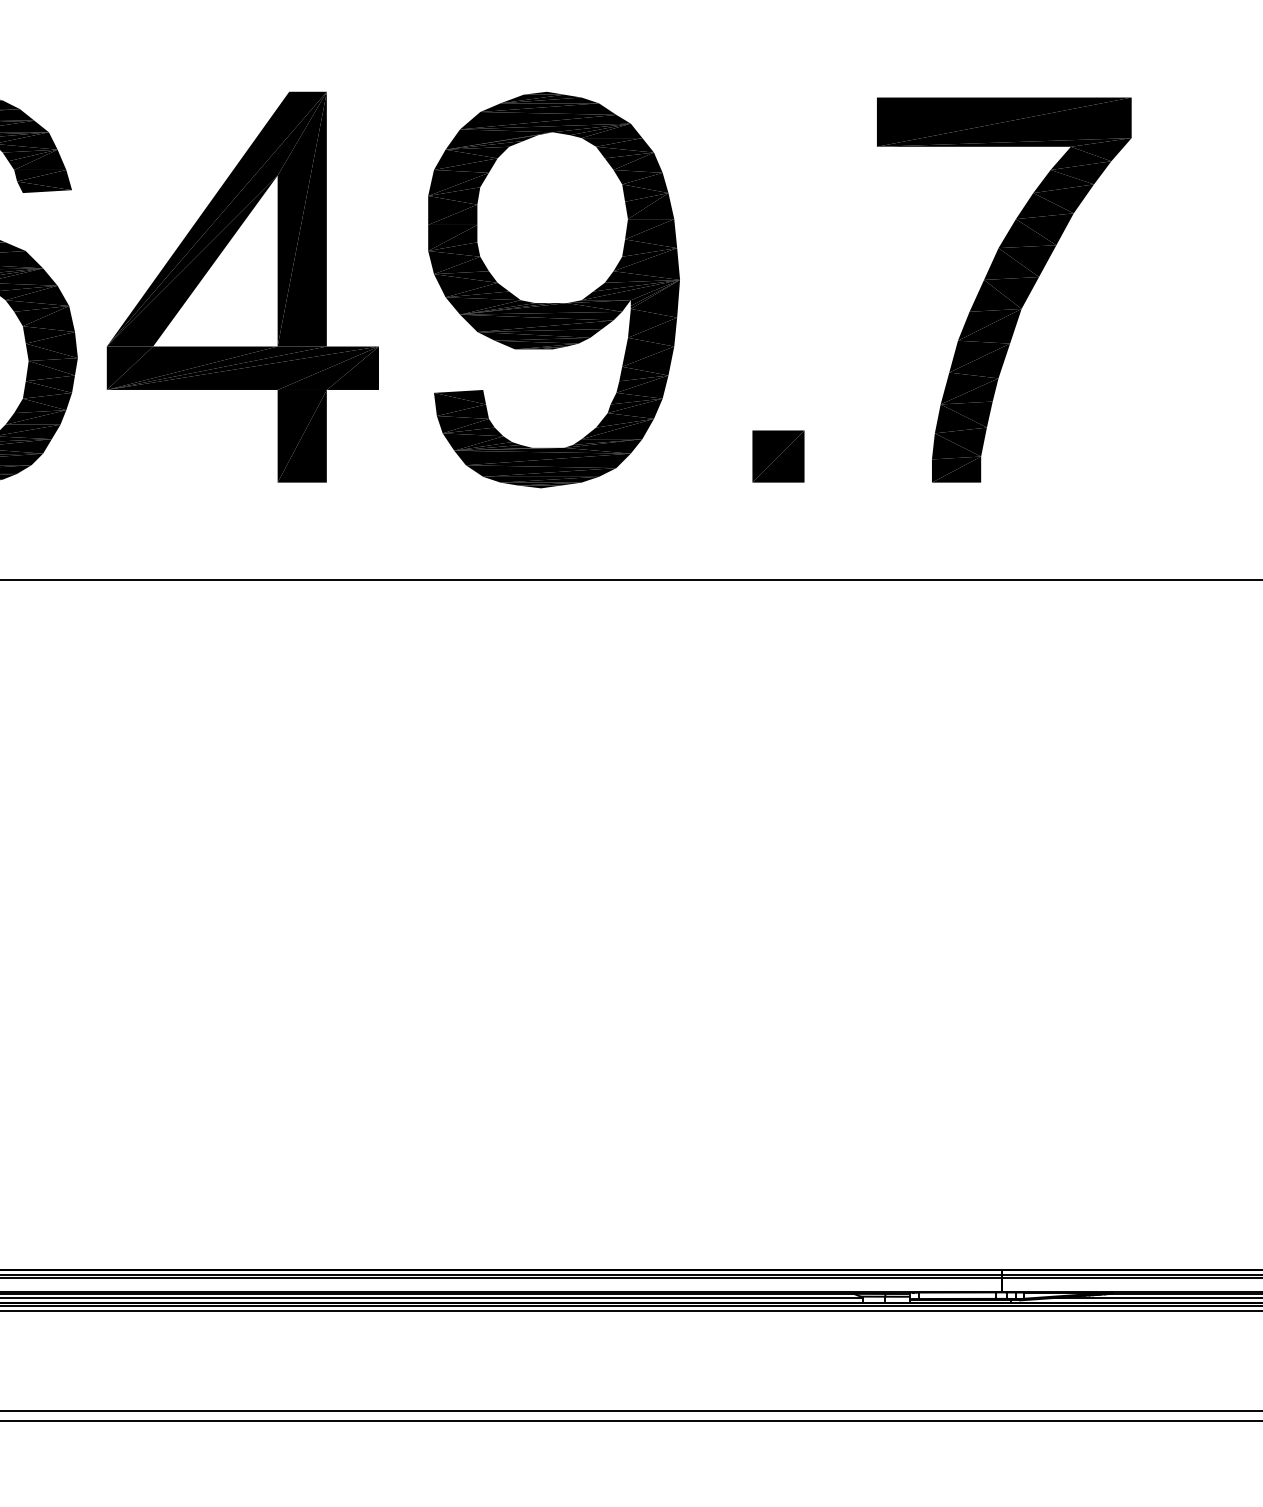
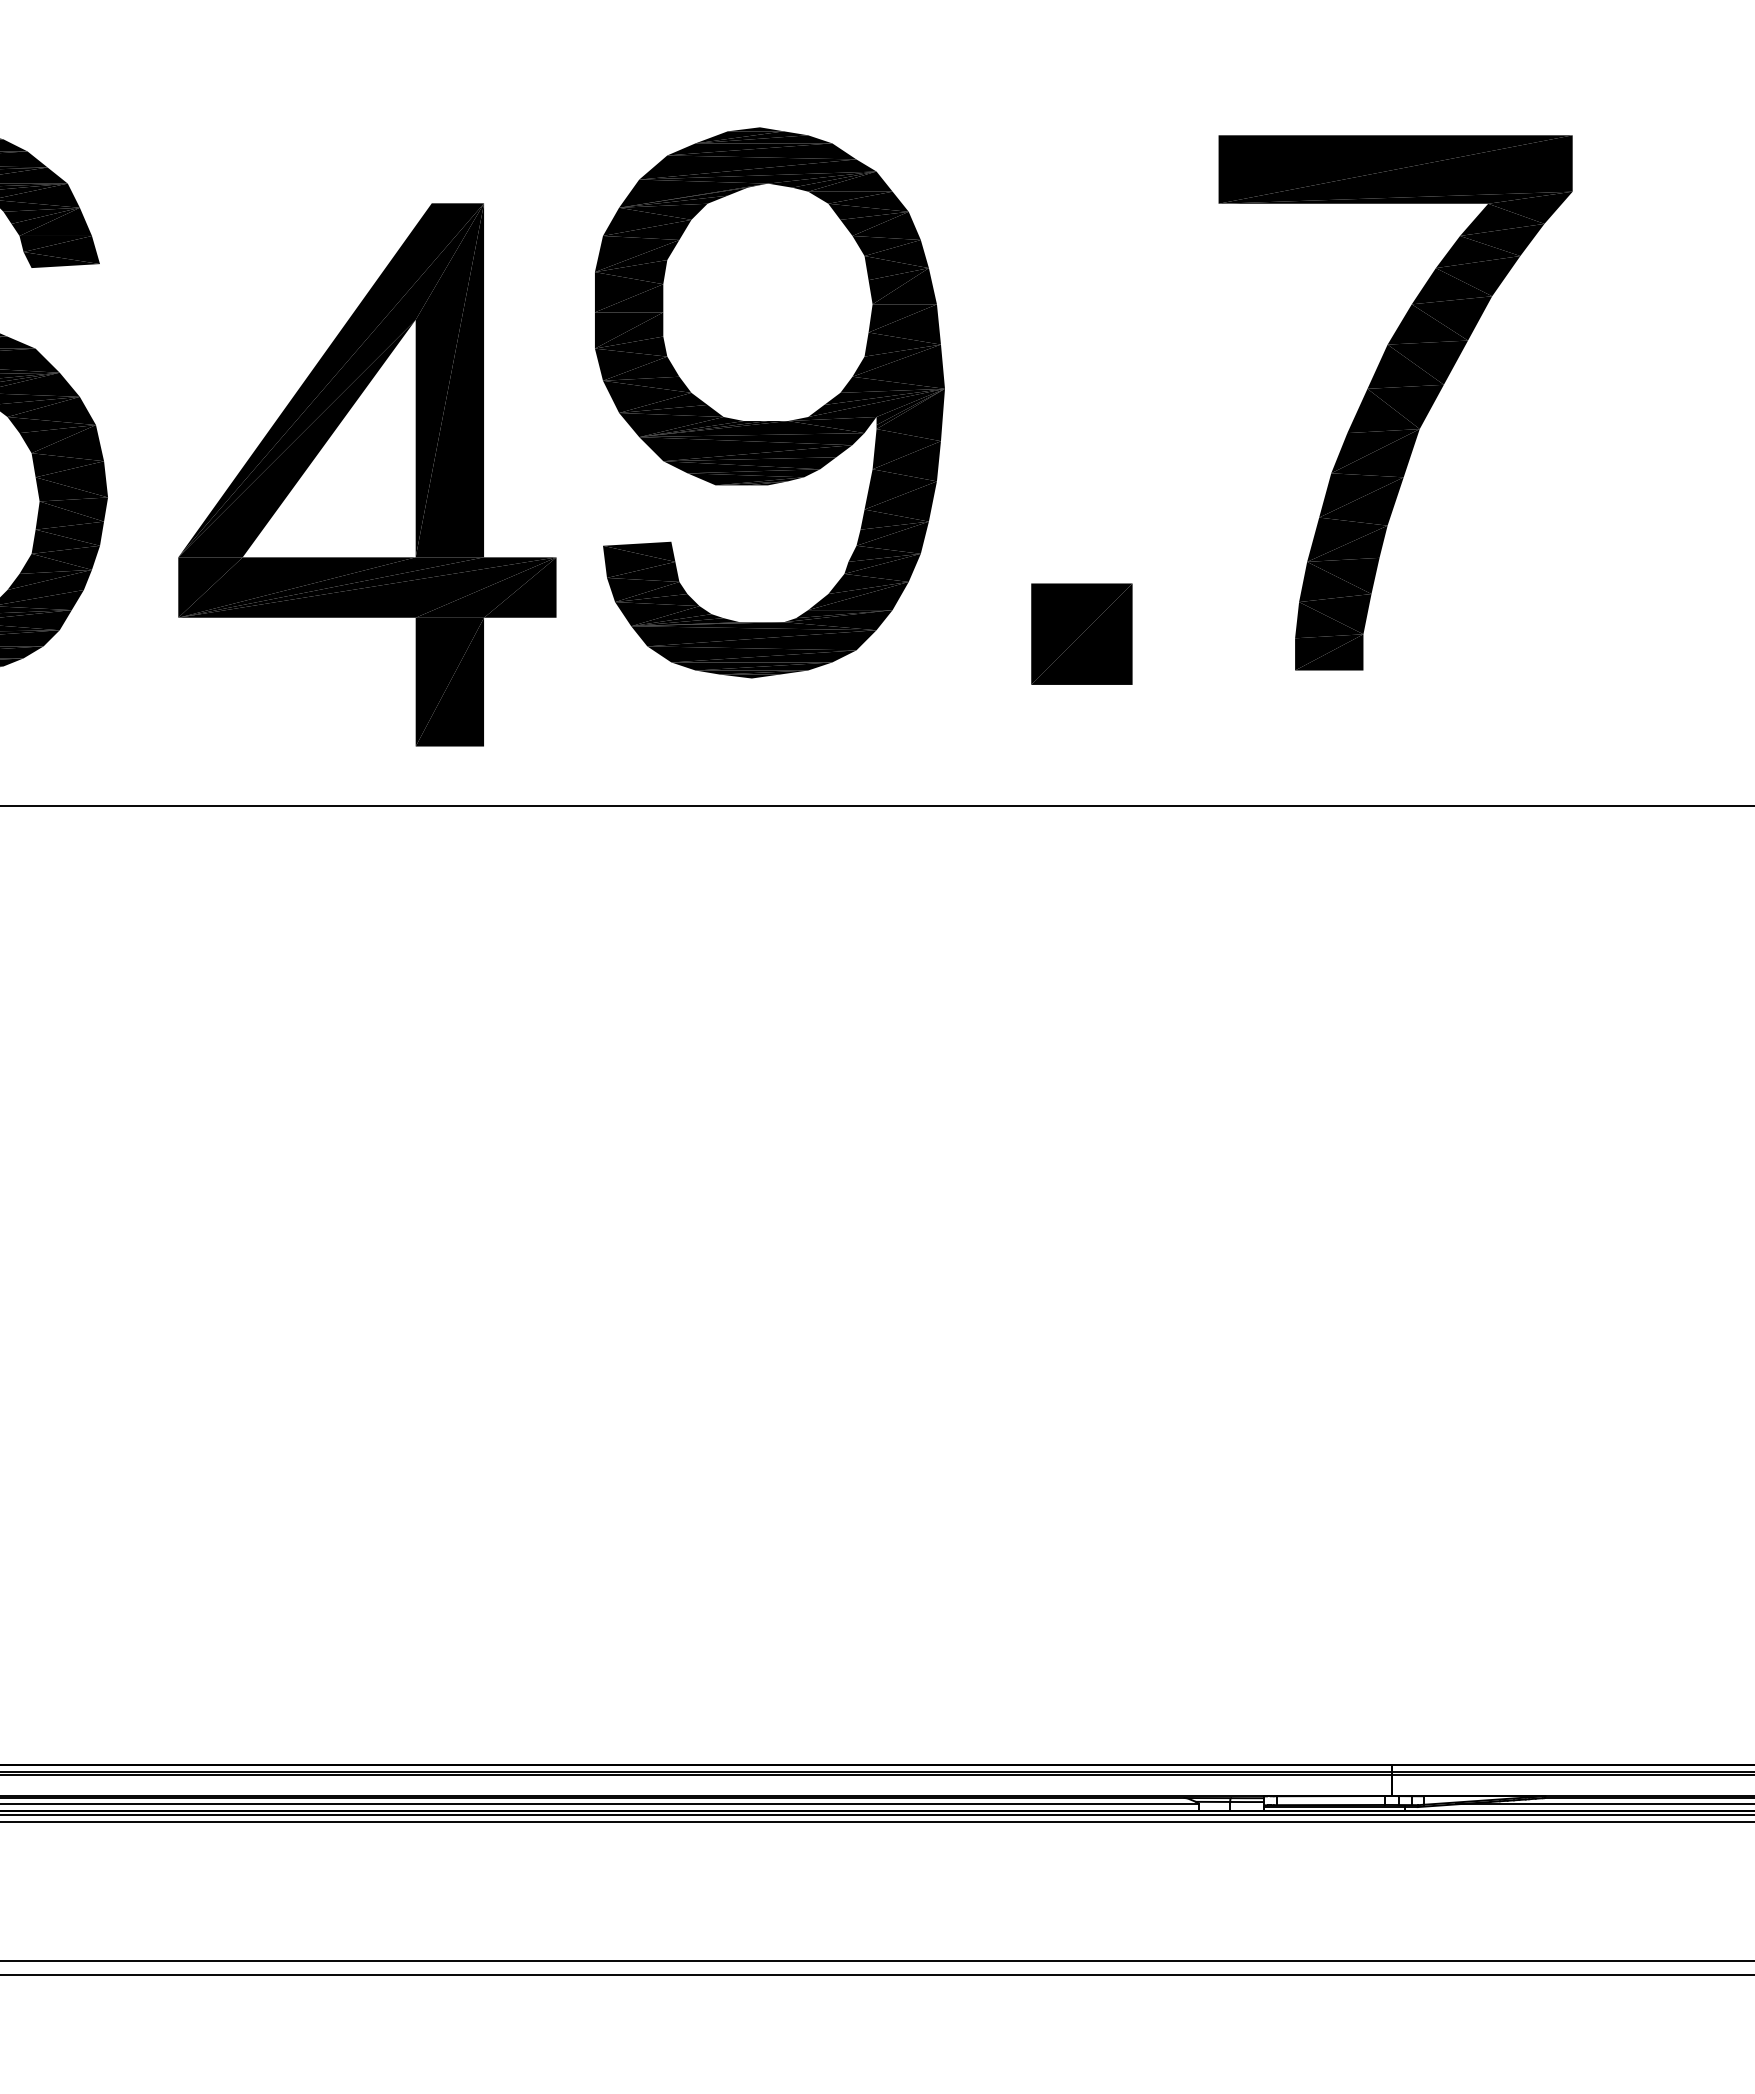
part: (242, 286) -> (367, 474), moved
part: (778, 456) -> (1081, 634), size x1.4

